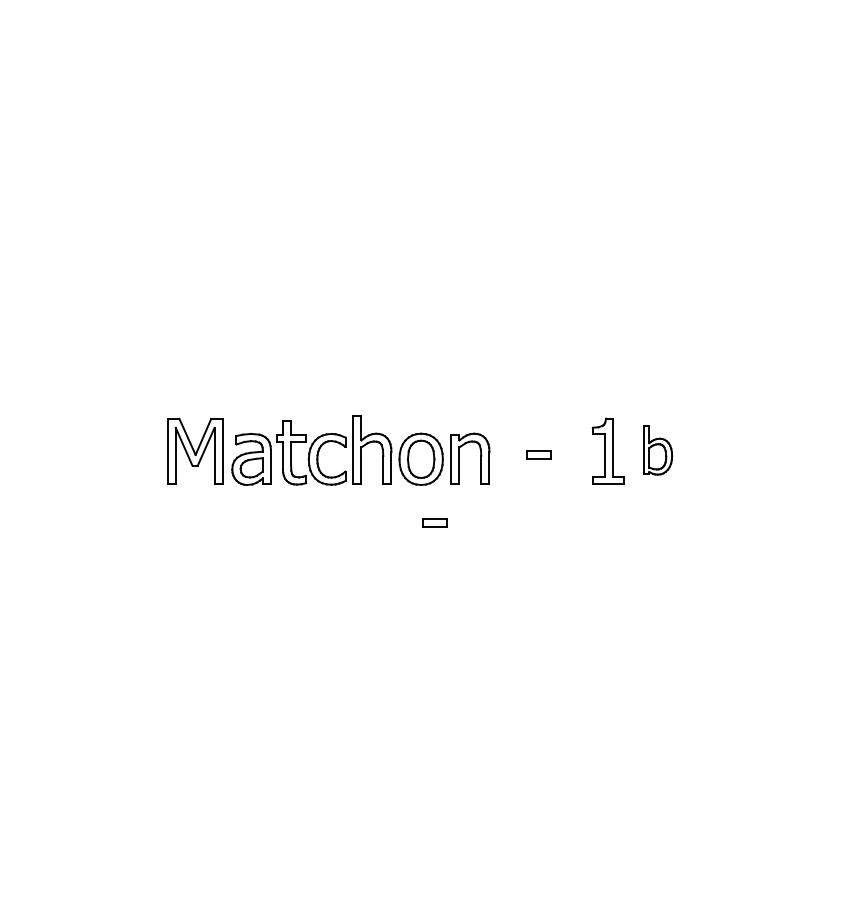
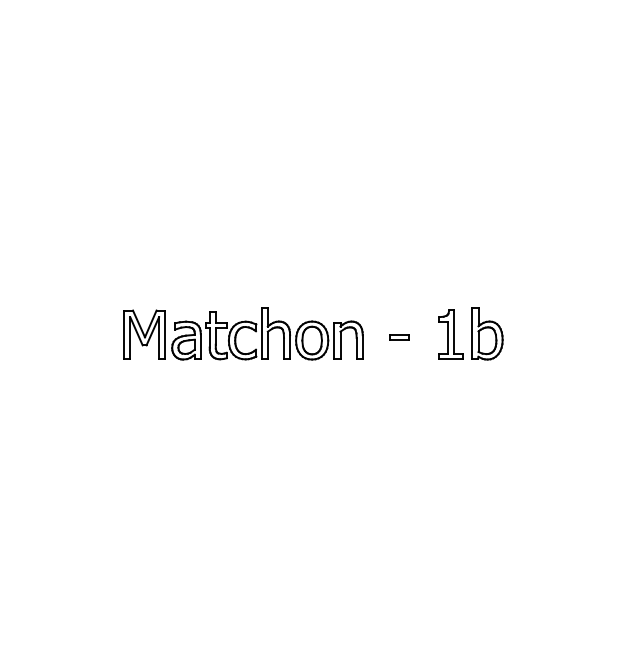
part: (657, 449) -> (487, 333), size x1.43
part: (435, 522) -> (322, 387), removed

